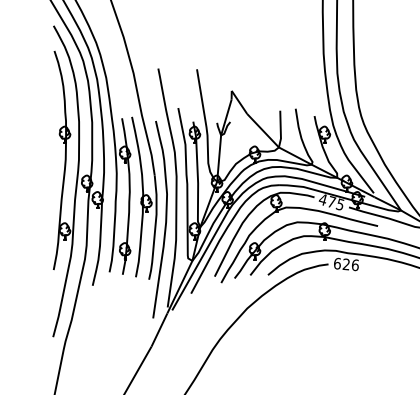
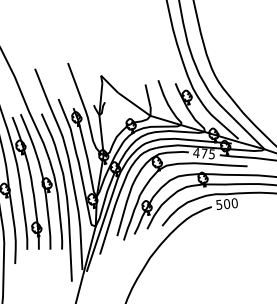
text: (345, 263) -> (226, 203), 626 -> 500

